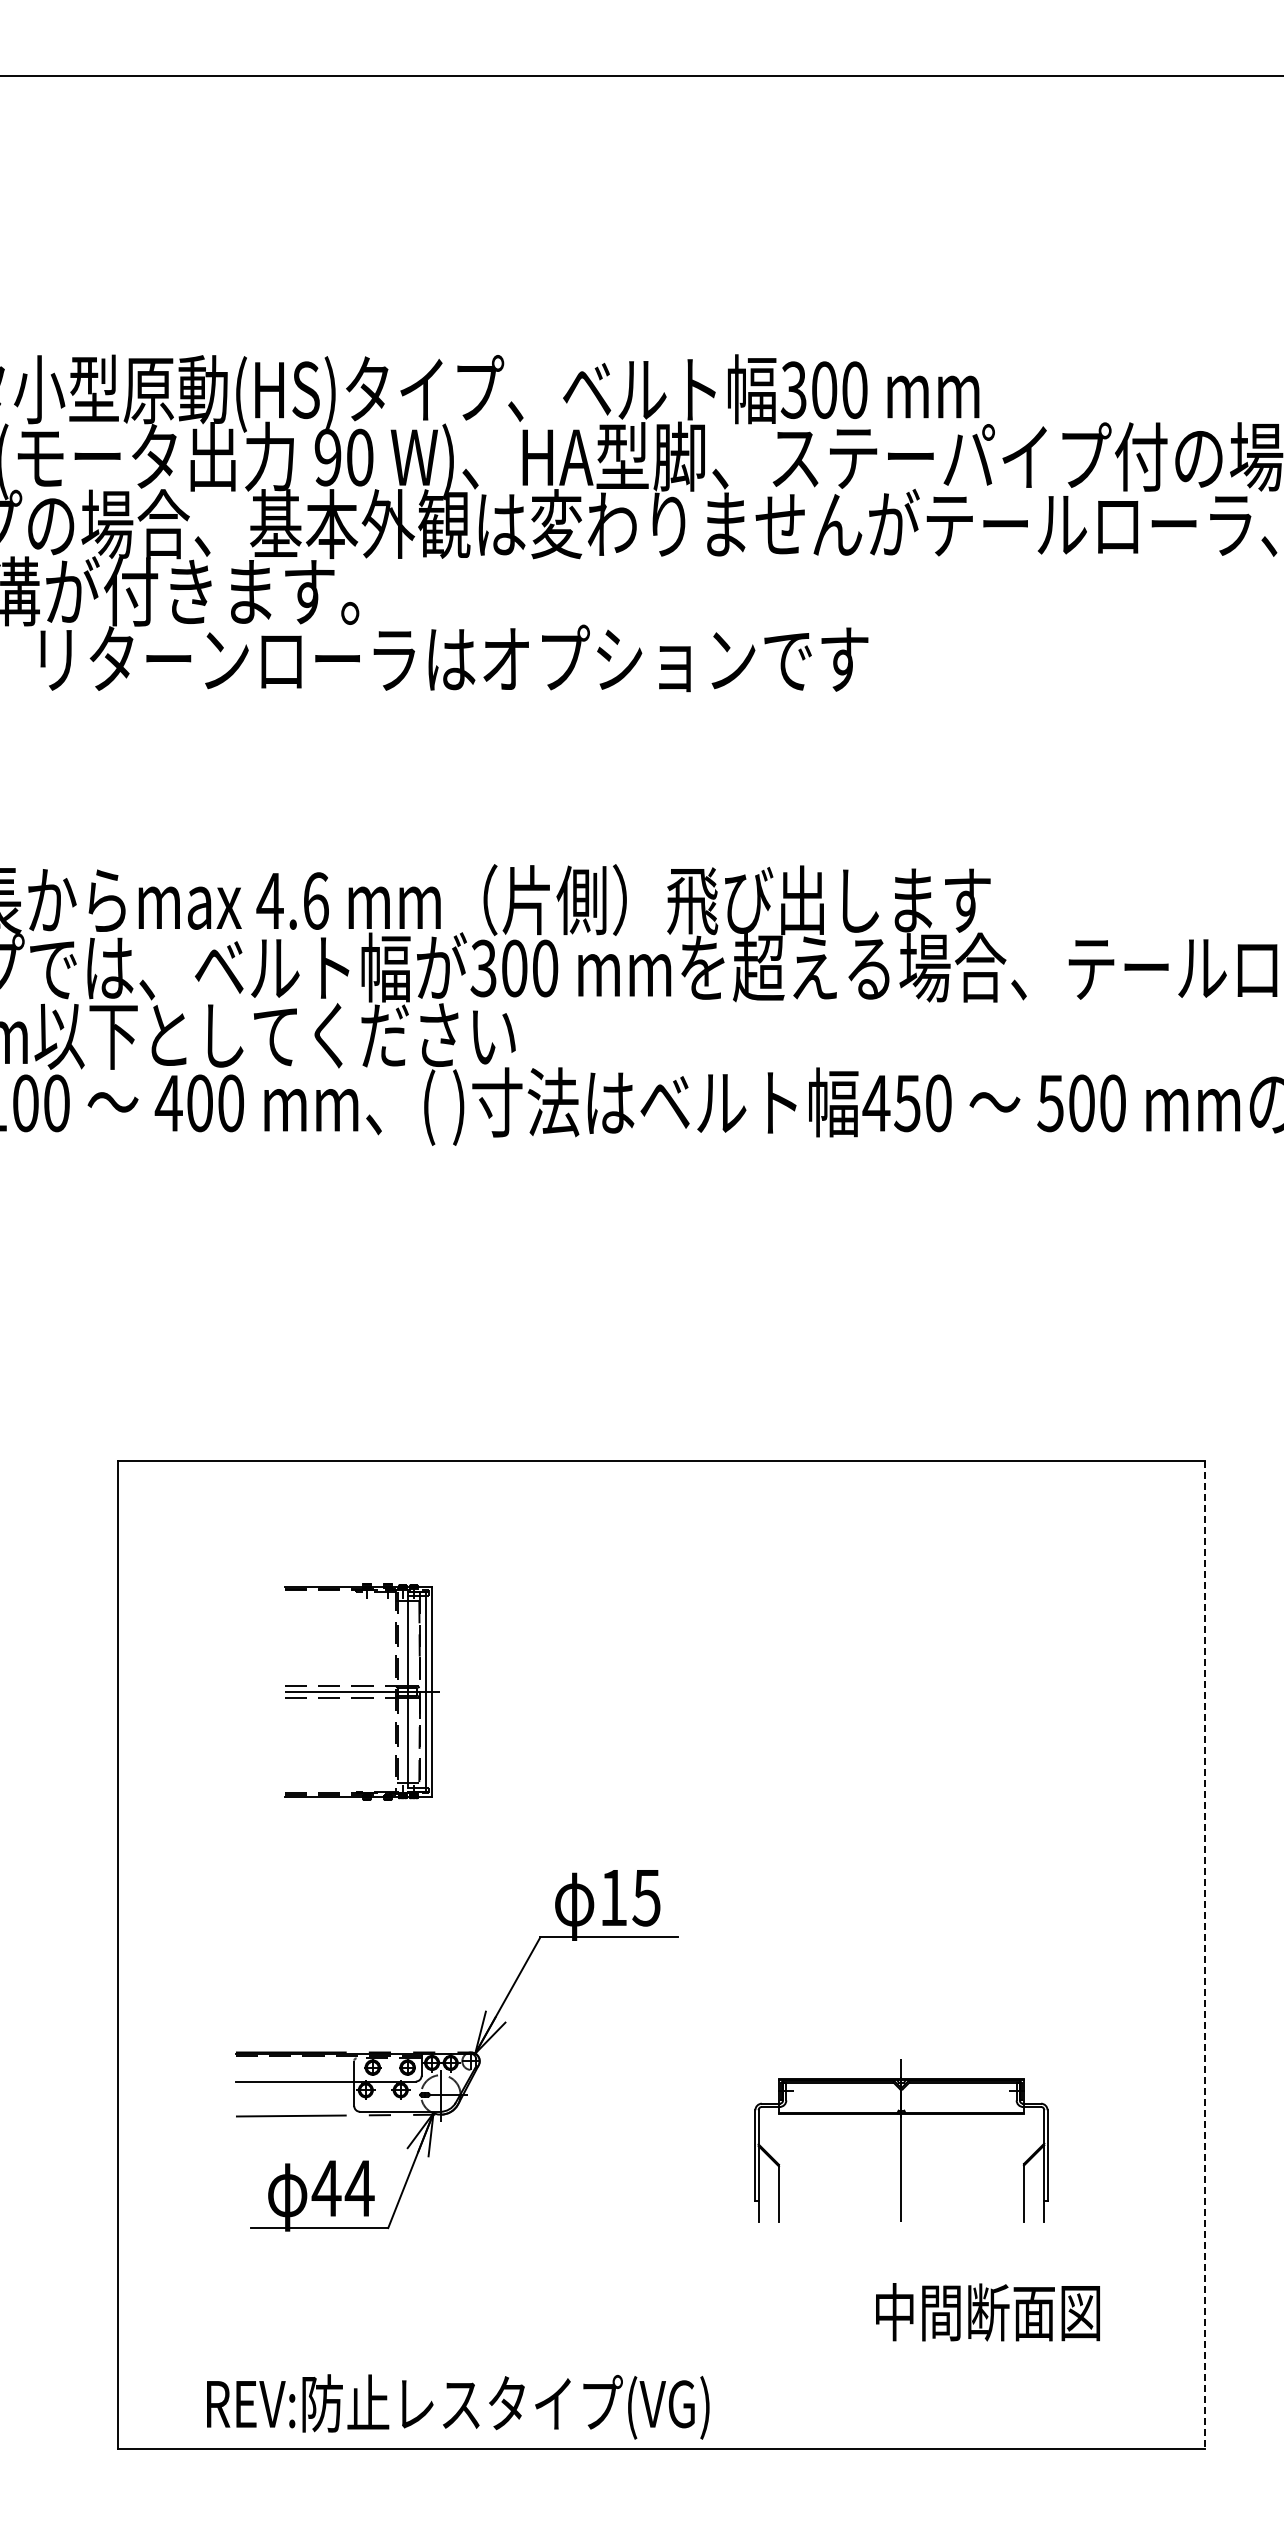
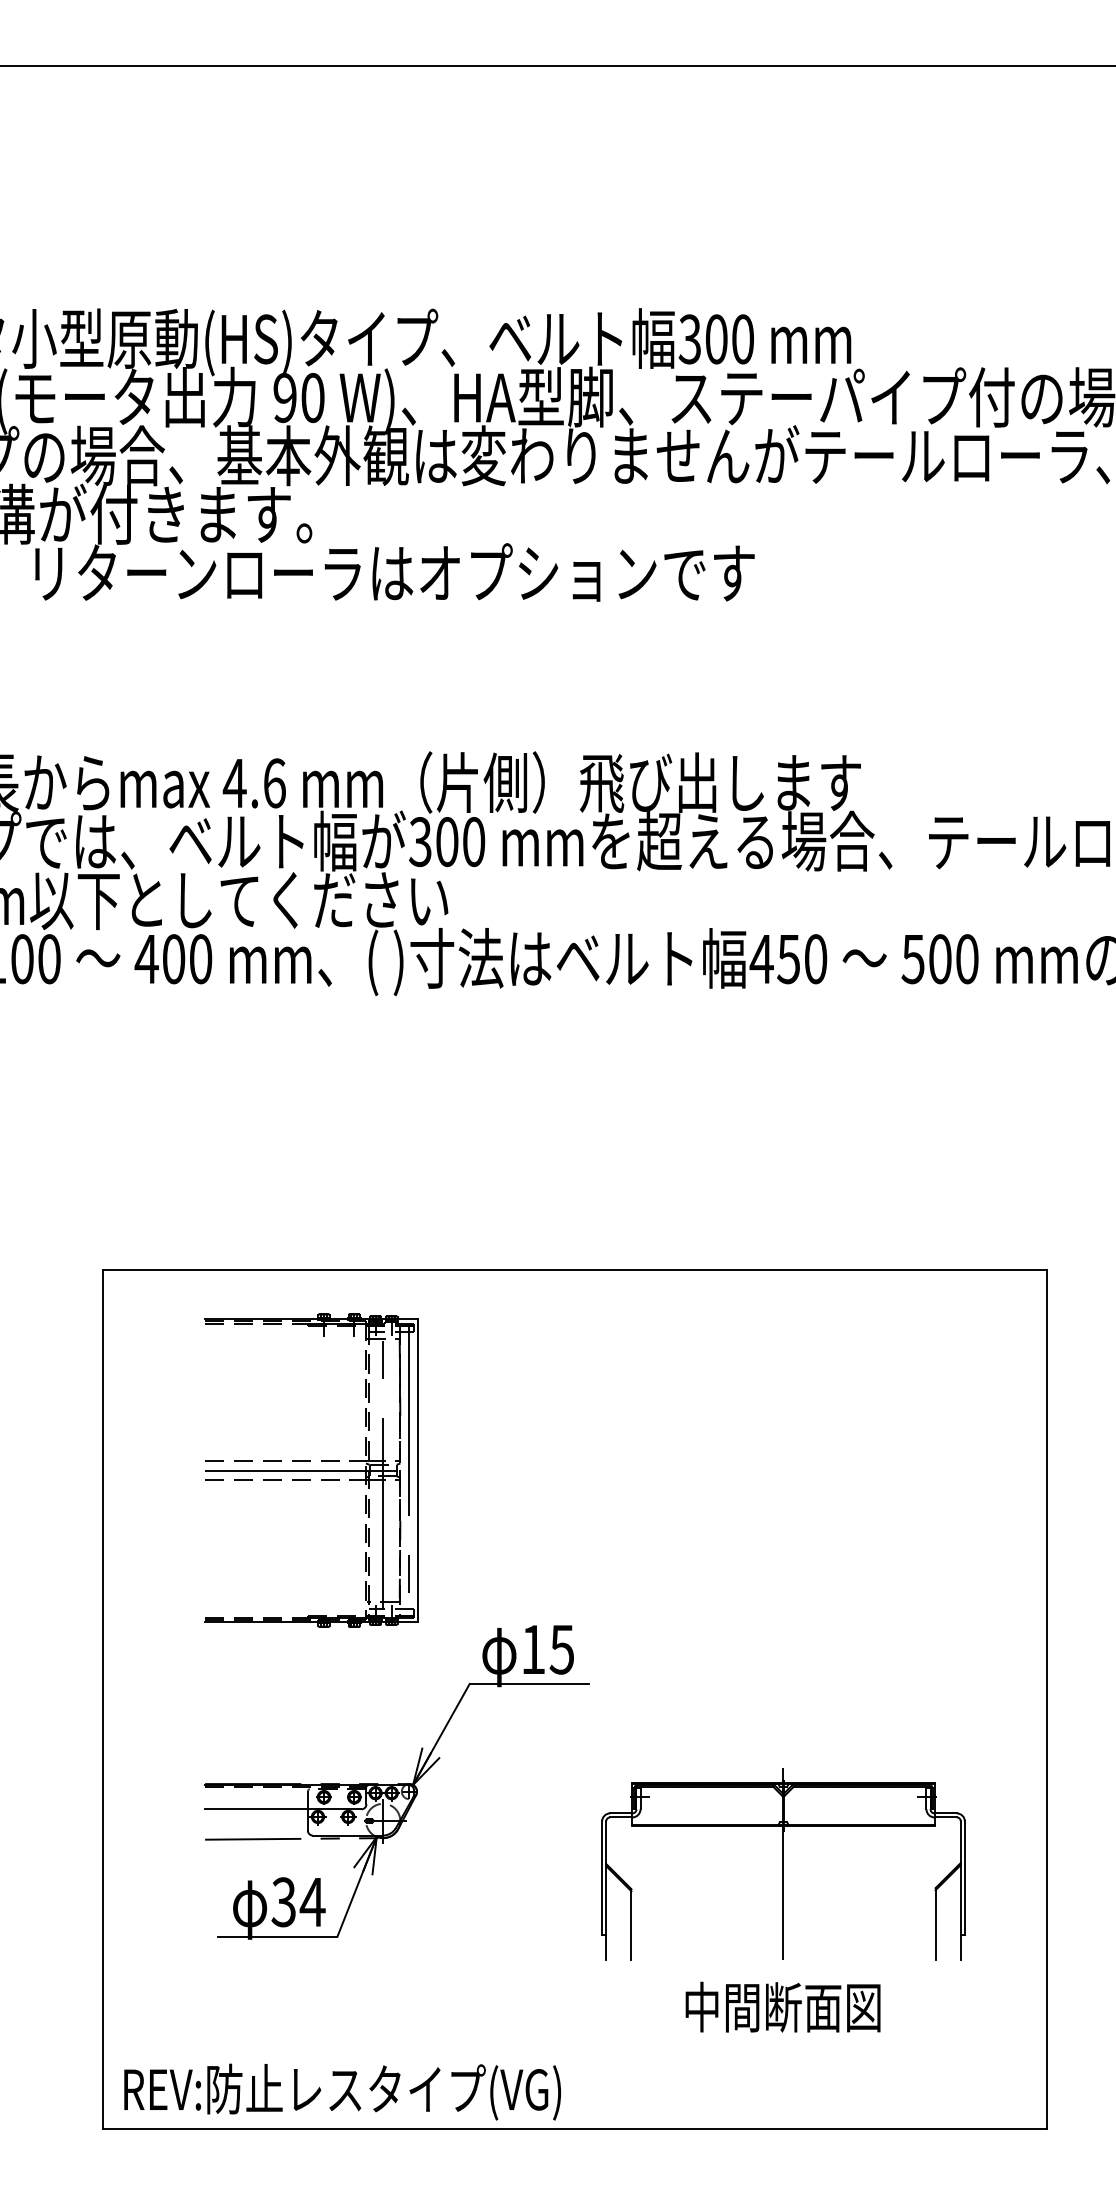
part: (358, 1691) -> (311, 1470), size x1.67
line: (1205, 1955) -> (1047, 1699), dashed -> solid
part: (901, 2144) -> (783, 1864), size x1.43
text: (326, 2188) -> (283, 1902), 44 -> 34
text: (987, 2312) -> (782, 2007), moved
text: (458, 2406) -> (342, 2091), moved

